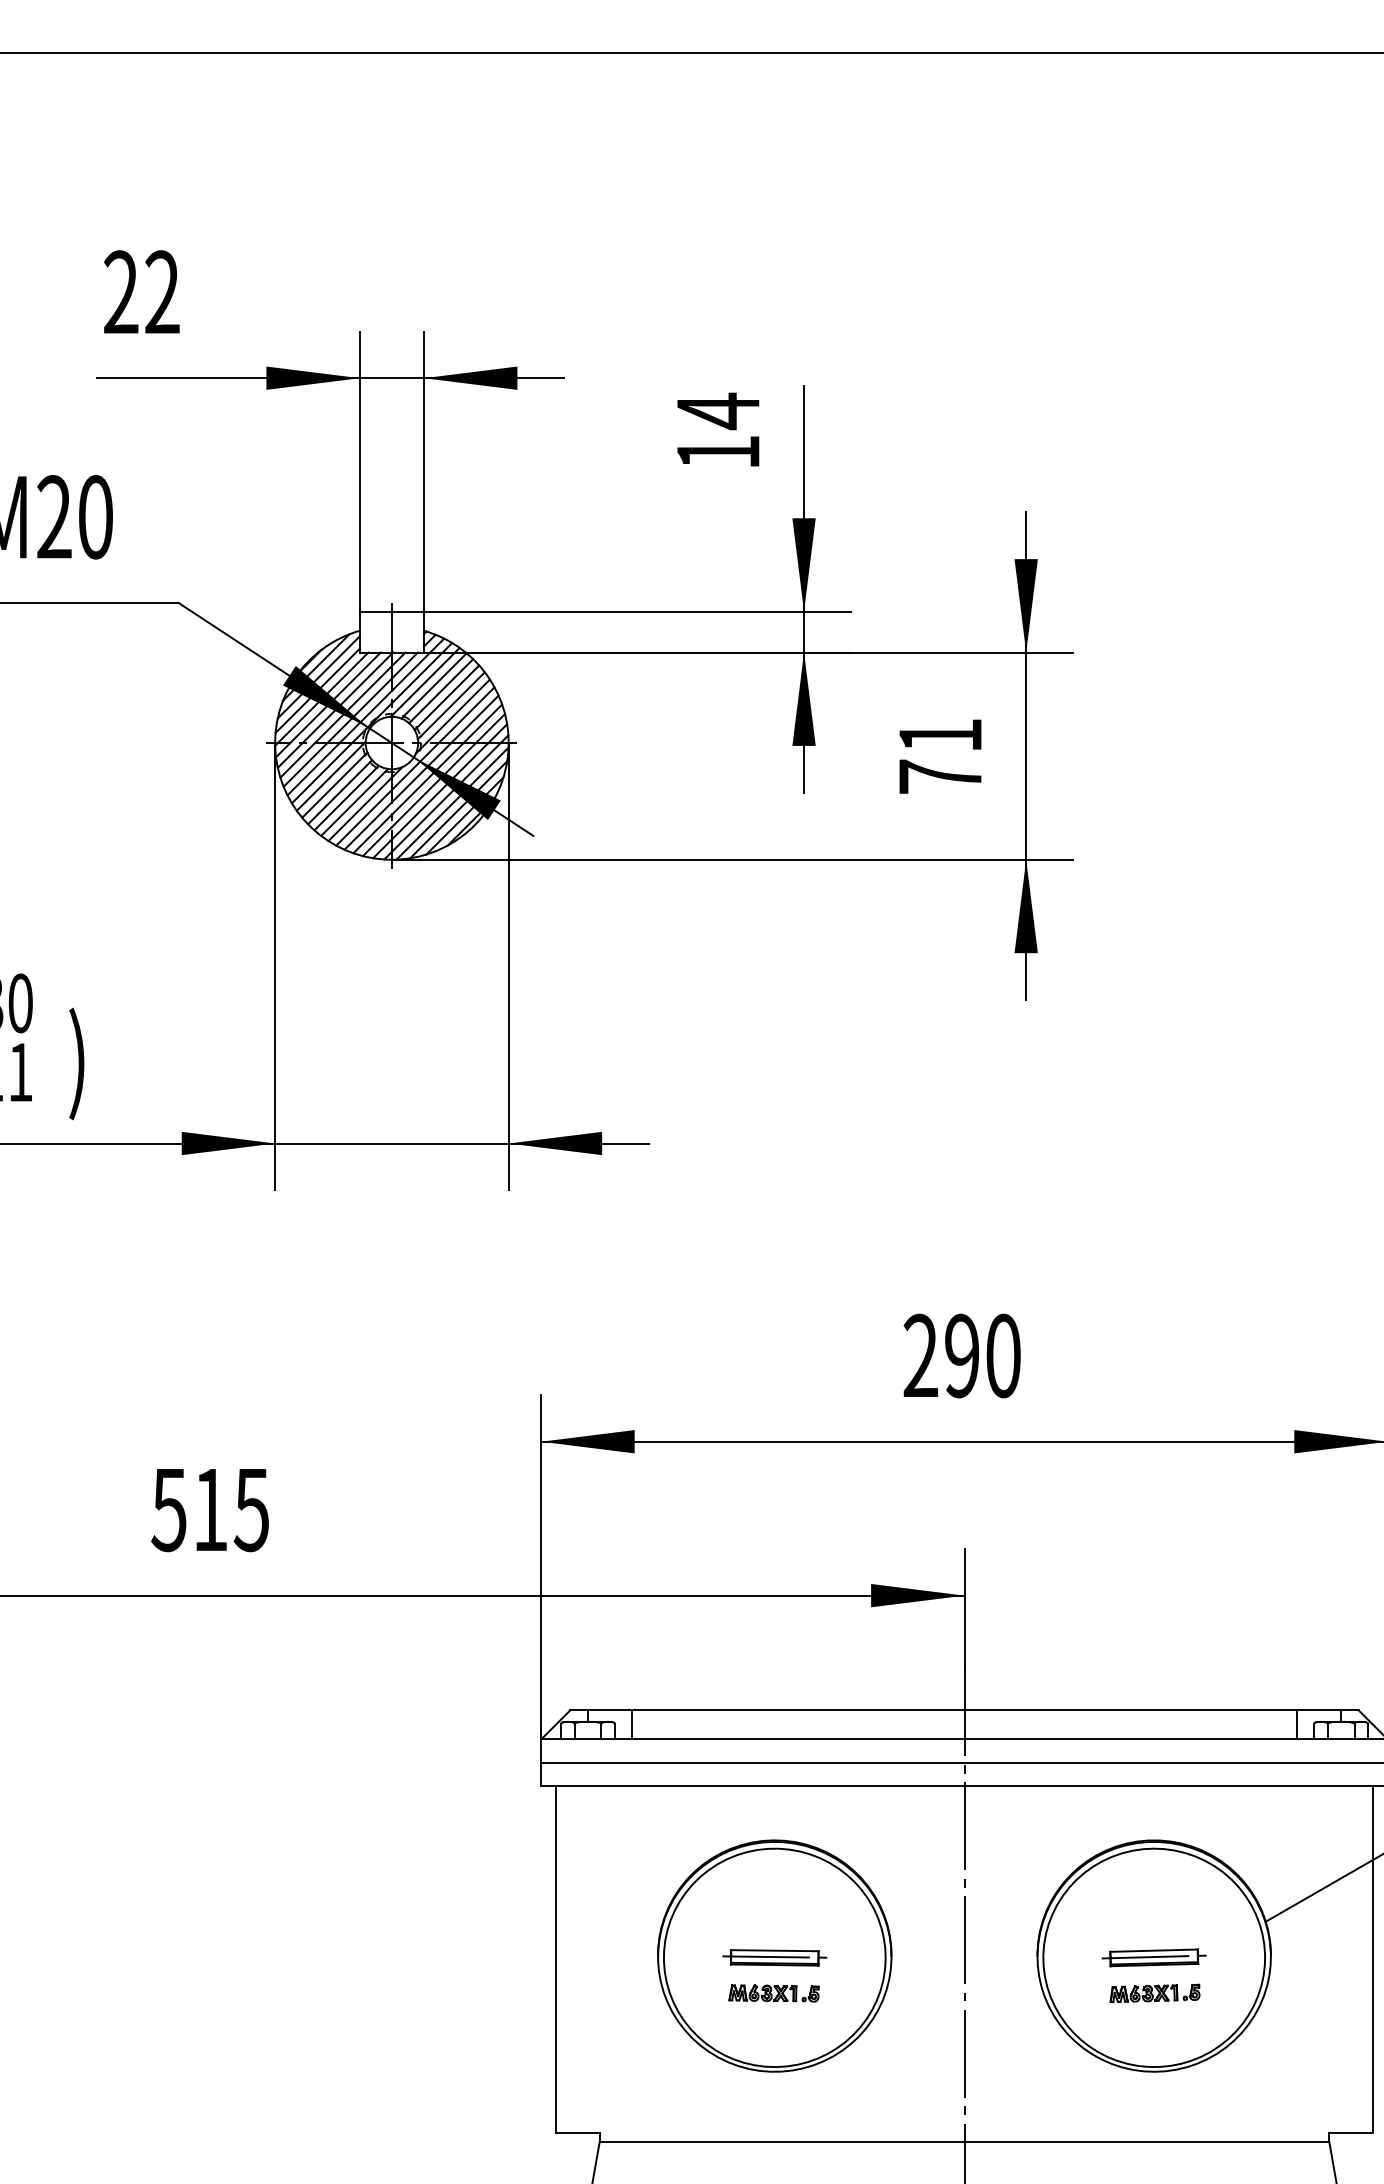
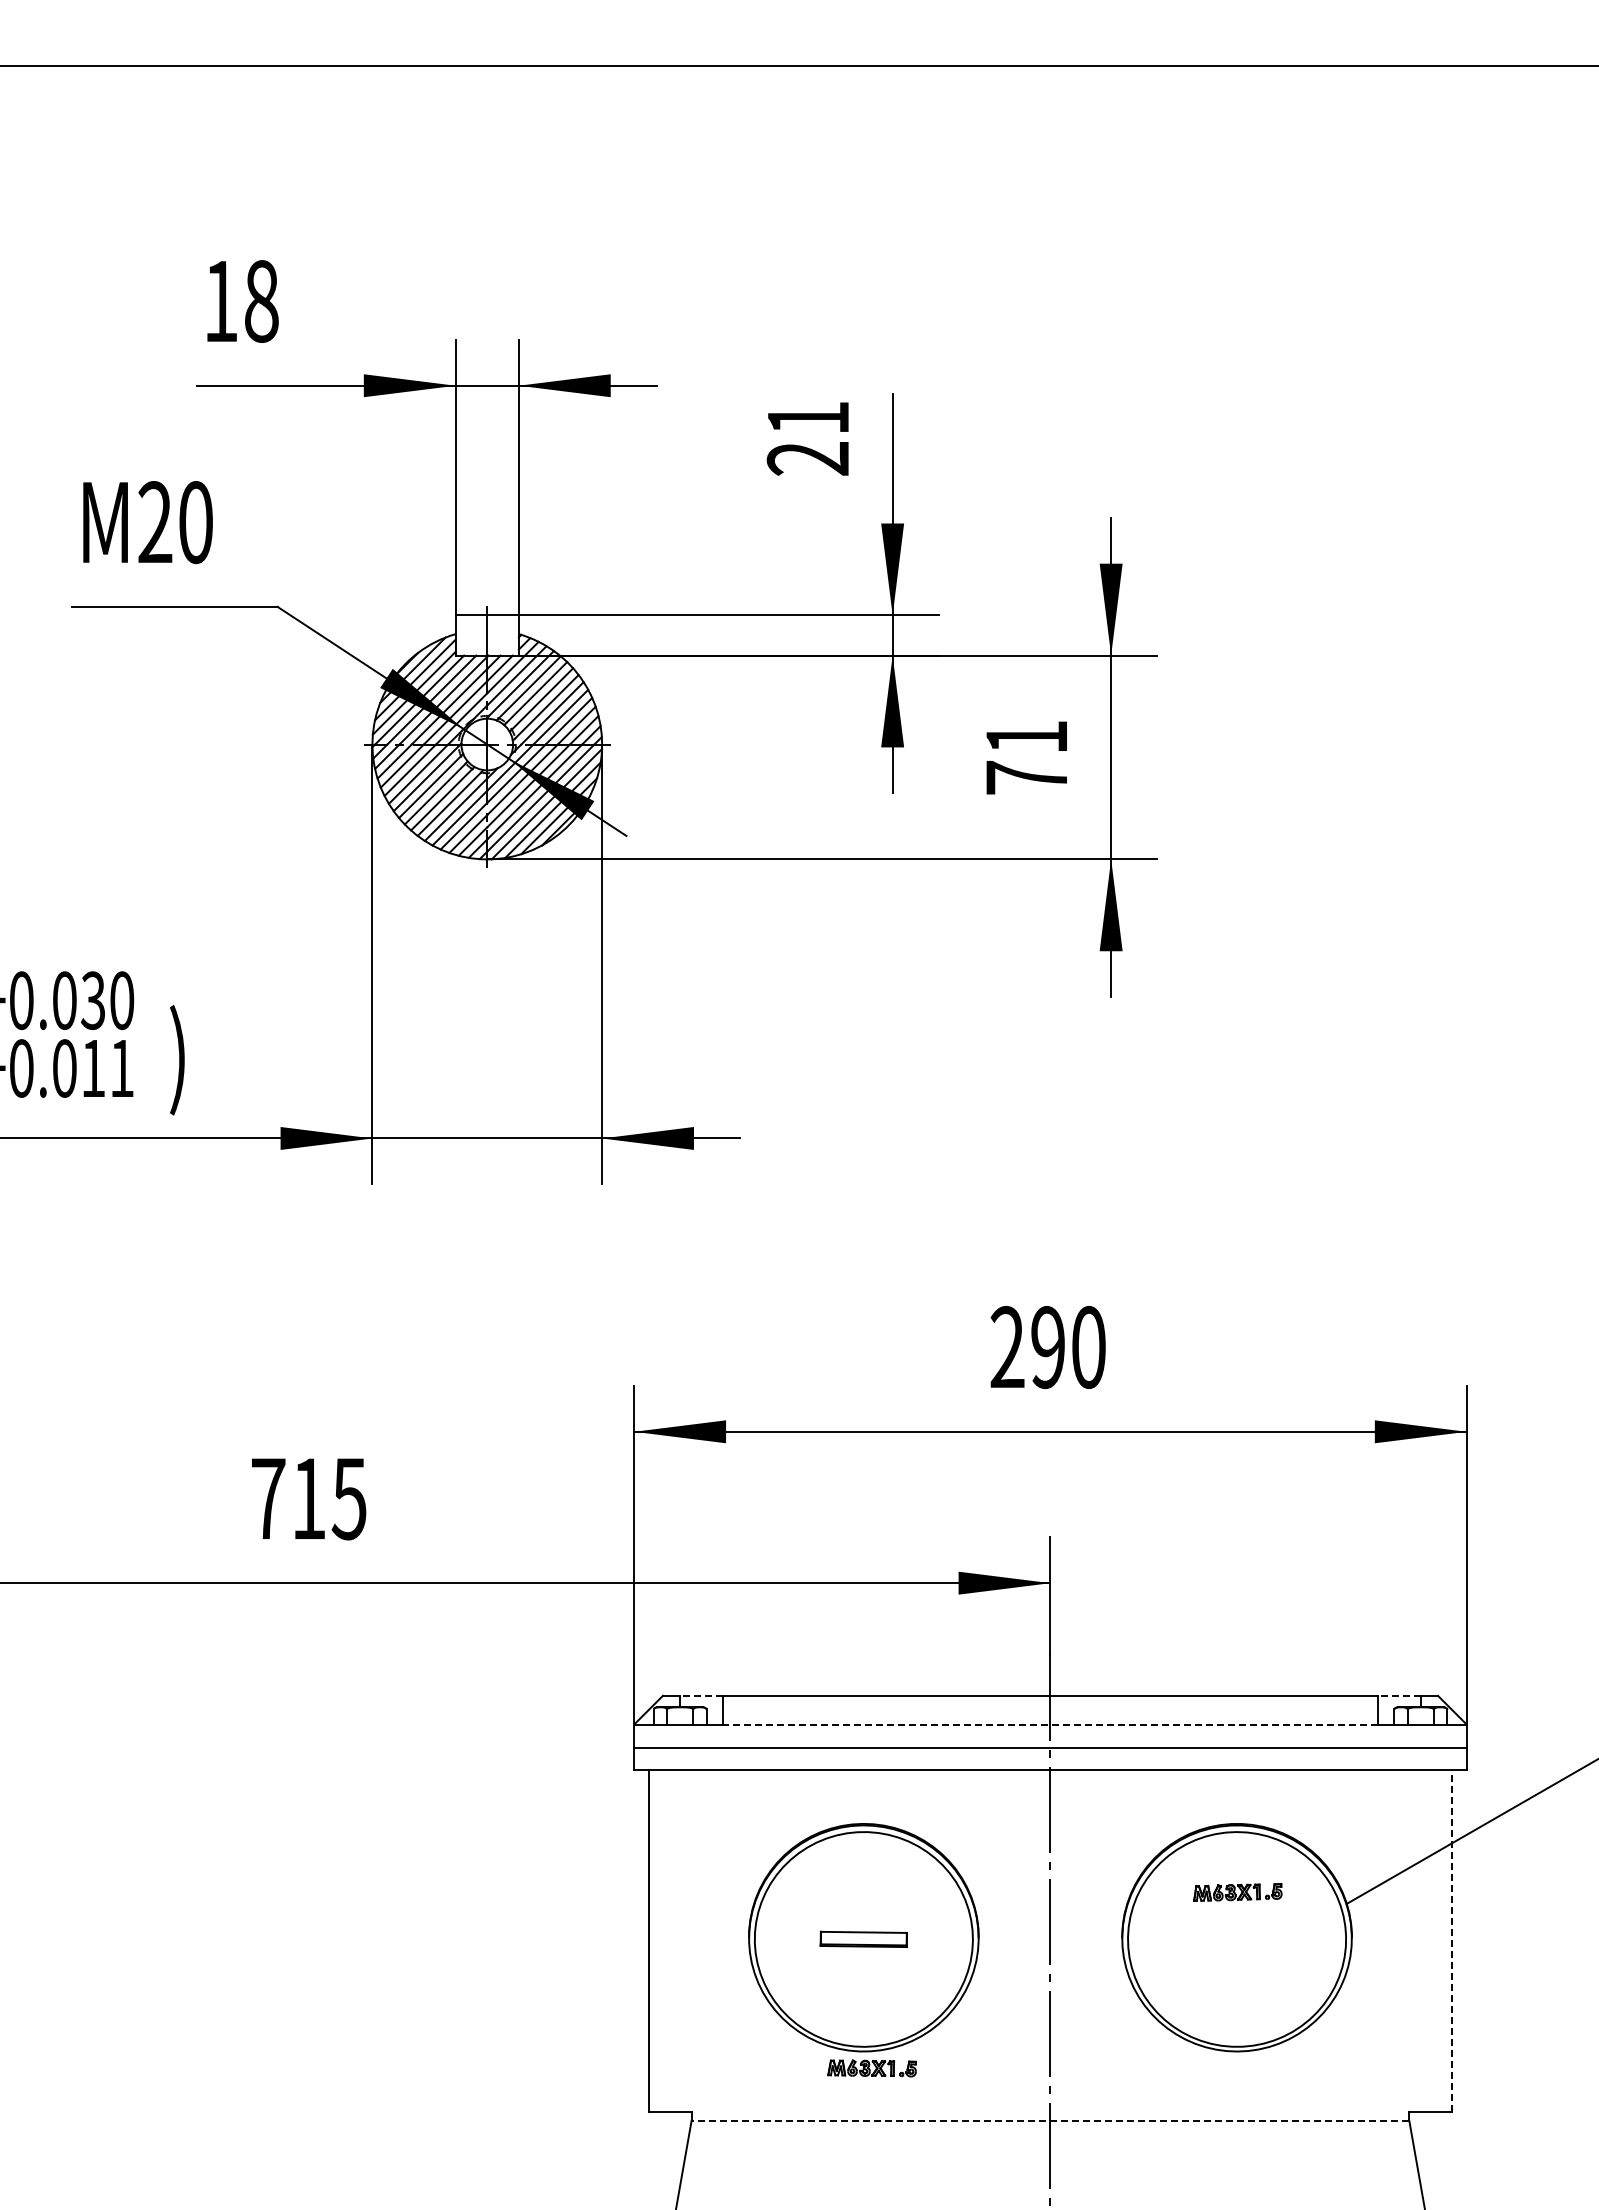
text: (142, 291) -> (241, 300), 22 -> 18
text: (717, 430) -> (807, 437), 14 -> 21
text: (168, 1510) -> (267, 1499), 515 -> 715
line: (609, 1709) -> (701, 1695), solid -> dashed
line: (1319, 1709) -> (1399, 1695), solid -> dashed
line: (963, 1739) -> (1049, 1724), solid -> dashed
line: (774, 1956) -> (863, 1938), removed
part: (1153, 1957) -> (1236, 1939), removed
line: (1373, 1959) -> (1452, 1941), solid -> dashed
part: (773, 1993) -> (871, 2068), moved
part: (1154, 1993) -> (1237, 1892), moved
line: (964, 2141) -> (1050, 2120), solid -> dashed

